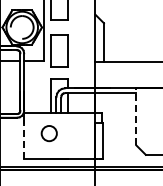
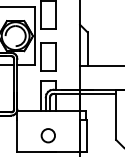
line: (136, 116) -> (116, 114), dashed -> solid
circle: (48, 133) -> (47, 135), moved
line: (24, 140) -> (17, 135), dashed -> solid

